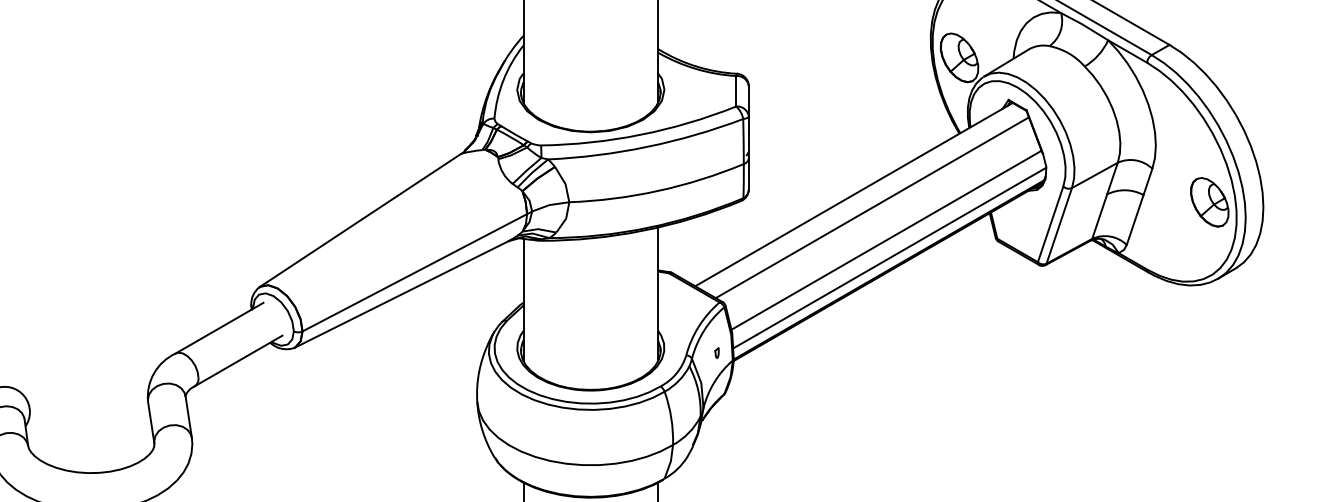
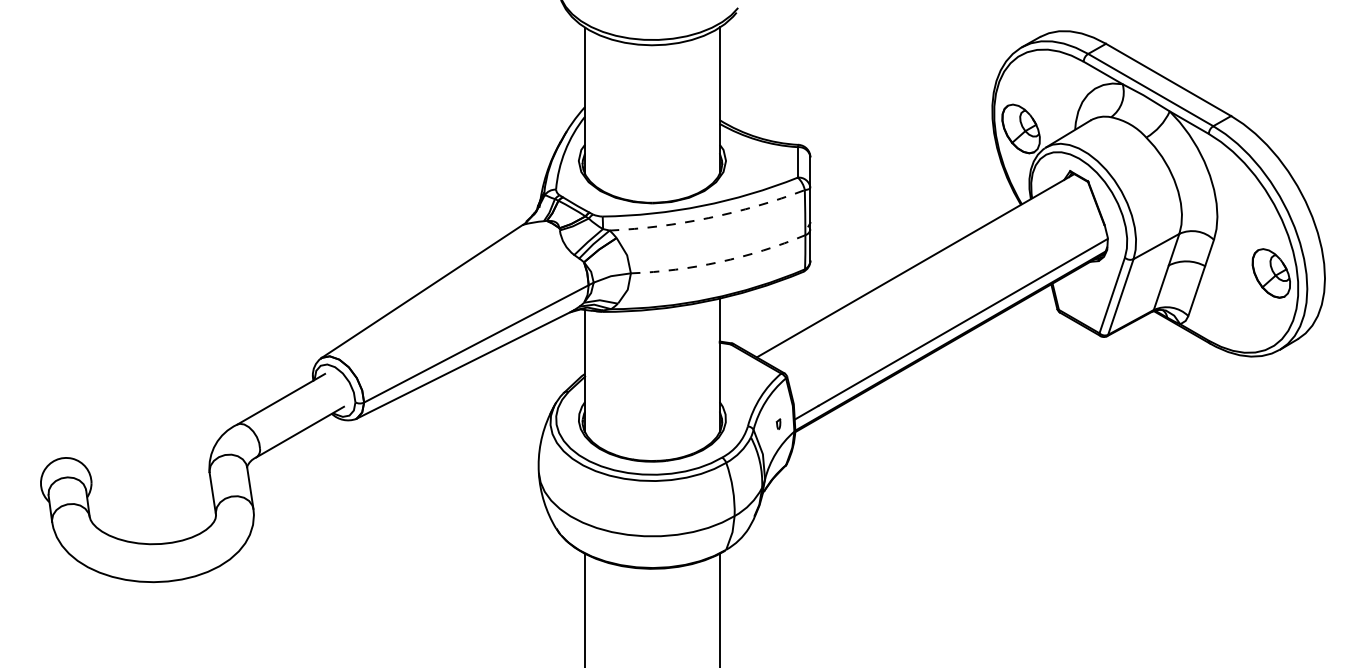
arc: (646, 147) -> (708, 218), solid -> dashed
arc: (657, 191) -> (719, 262), solid -> dashed
line: (871, 207) -> (933, 278), removed
line: (886, 239) -> (948, 310), removed

